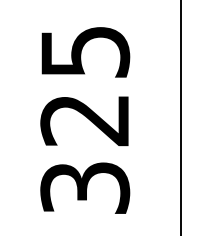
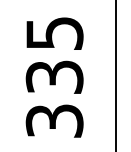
text: (84, 120) -> (54, 77), 325 -> 335

